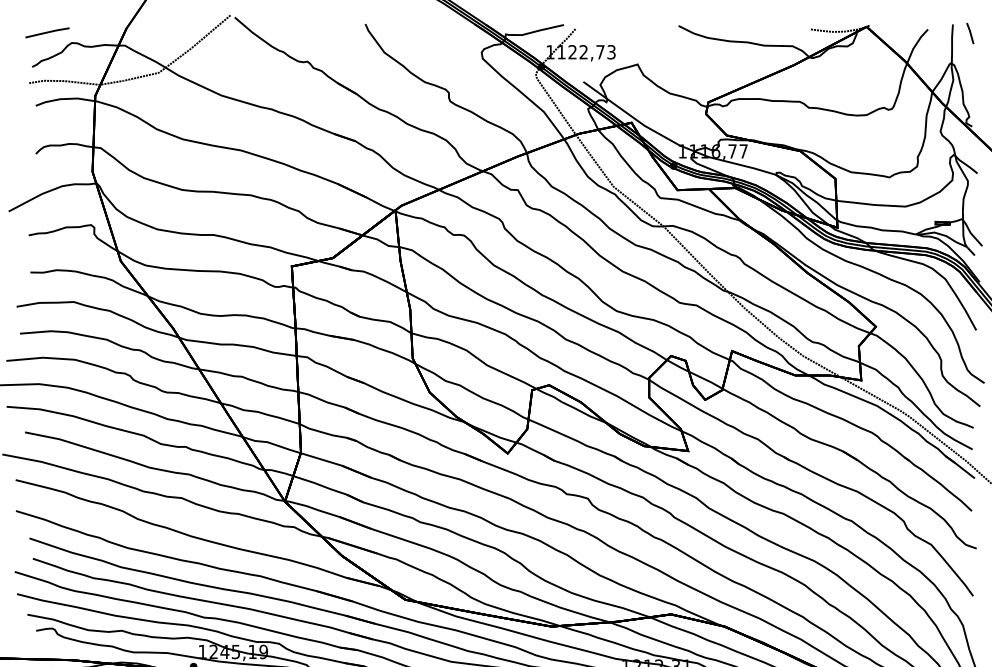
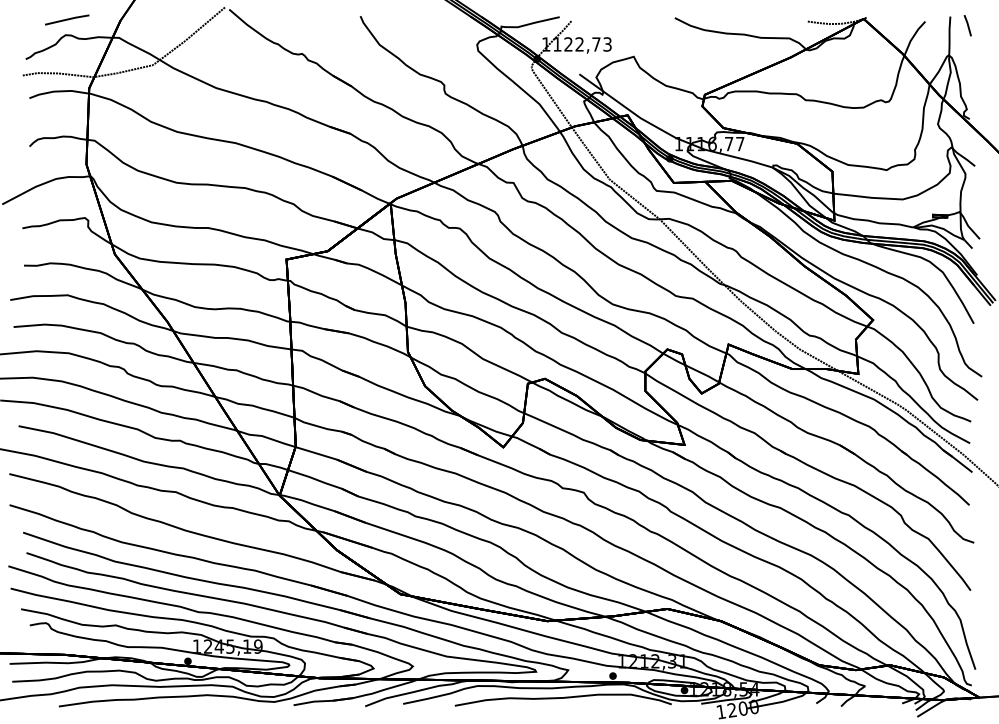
line: (47, 32) -> (67, 19), moved

